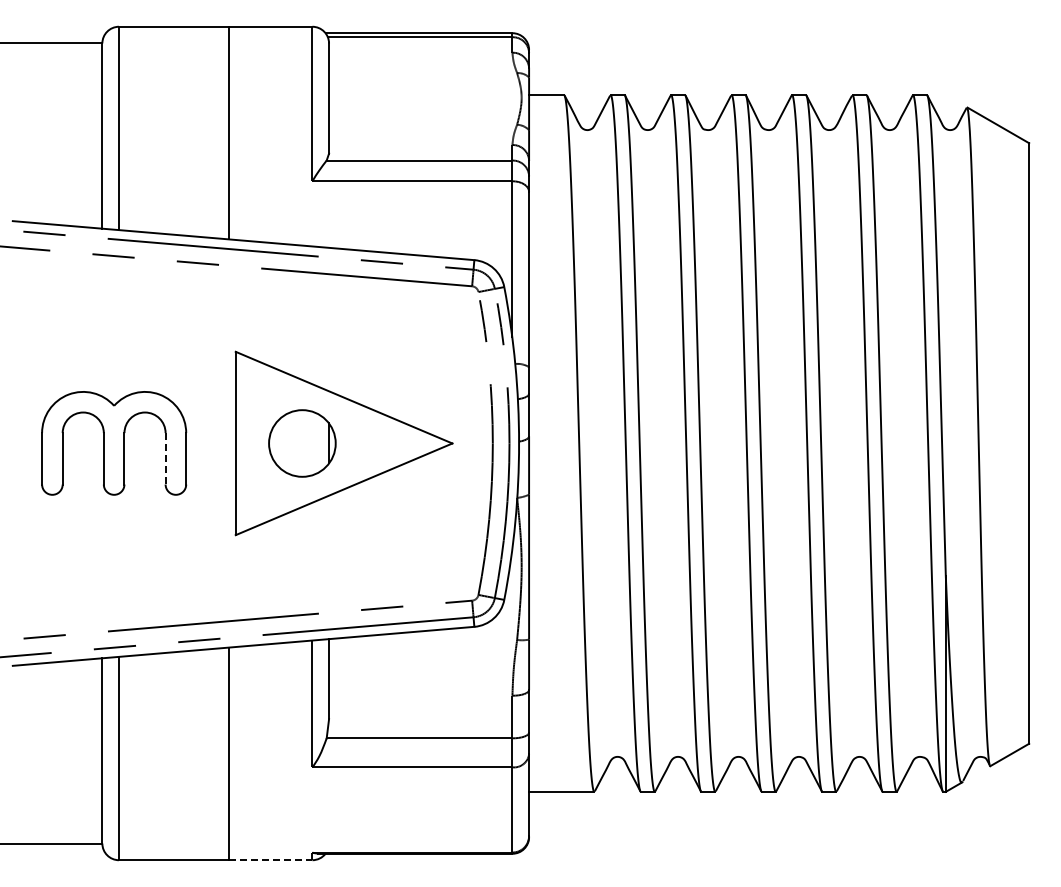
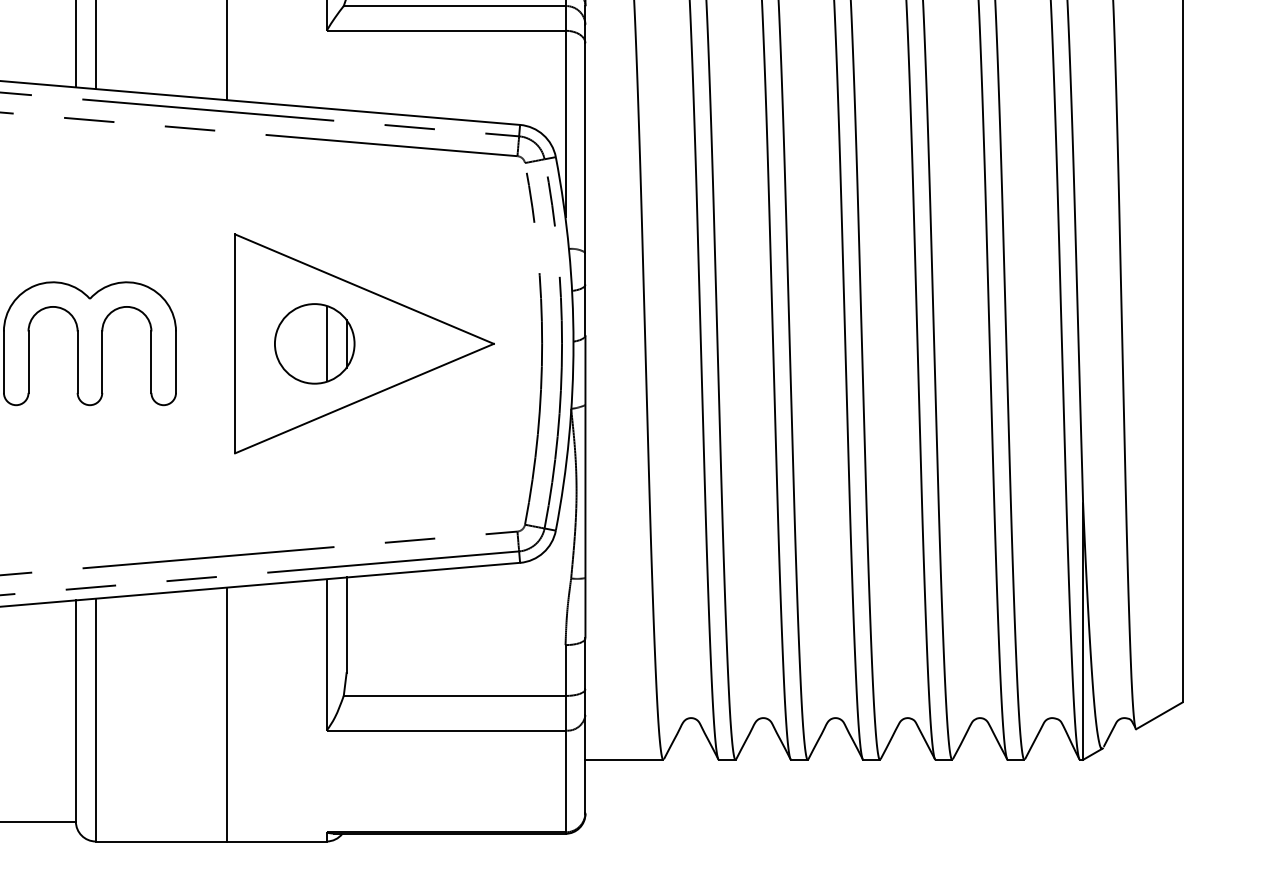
line: (312, 443) -> (326, 343), added
line: (165, 458) -> (151, 361), dashed -> solid
line: (270, 860) -> (276, 841), dashed -> solid

